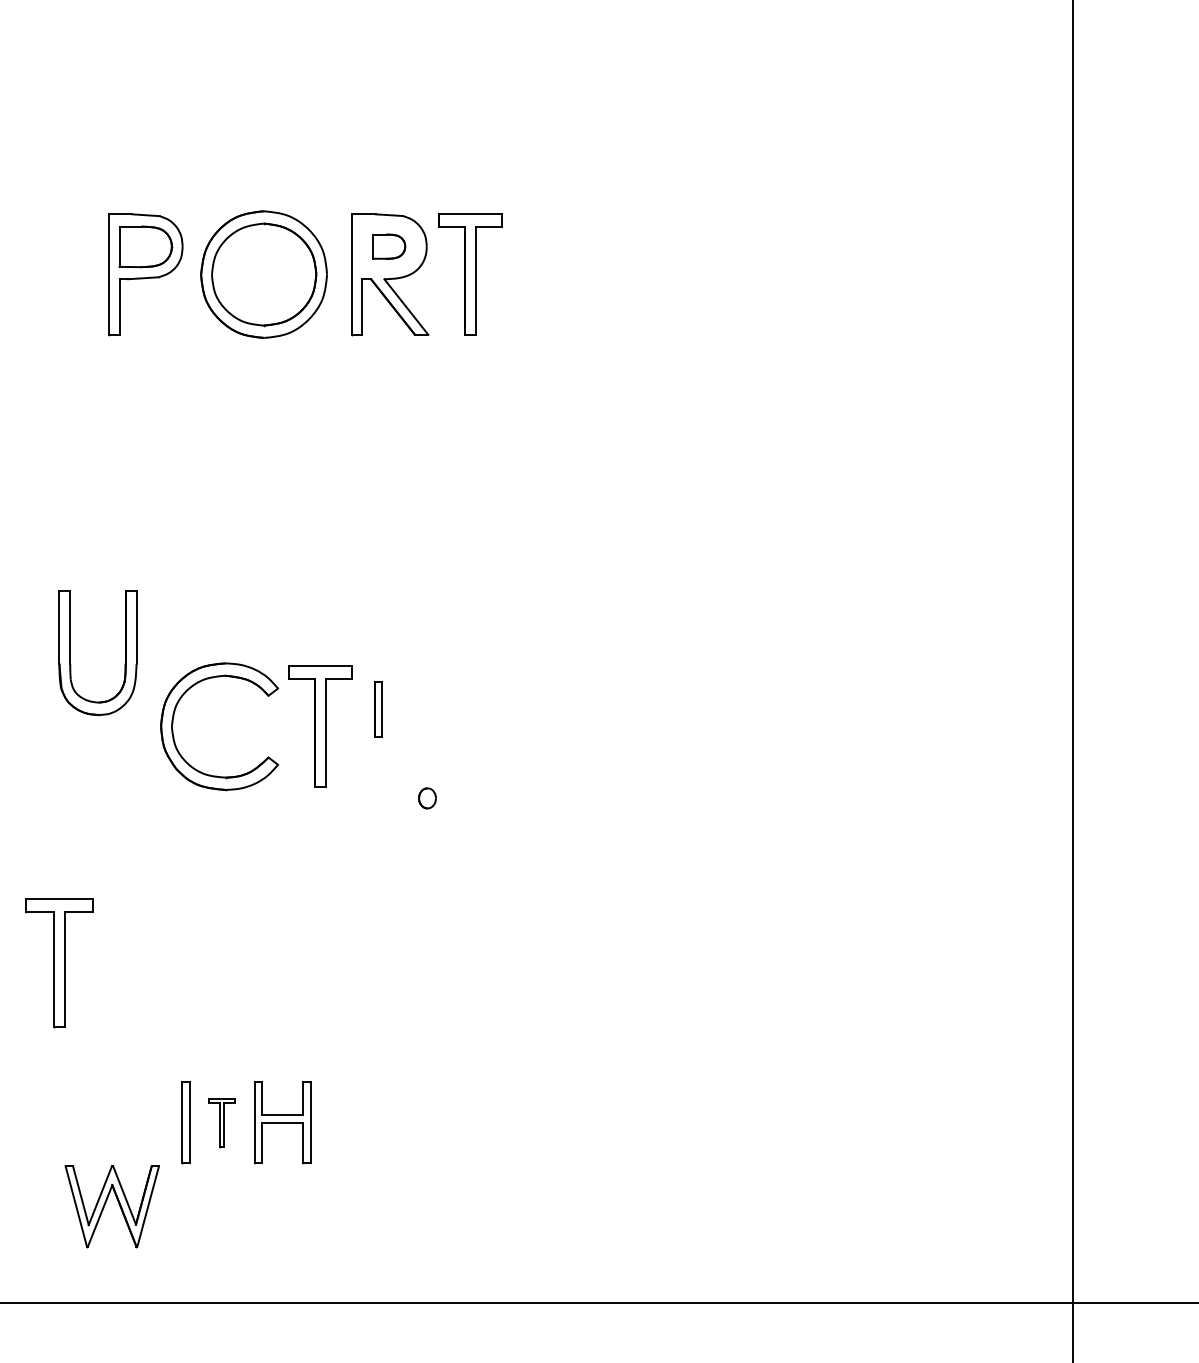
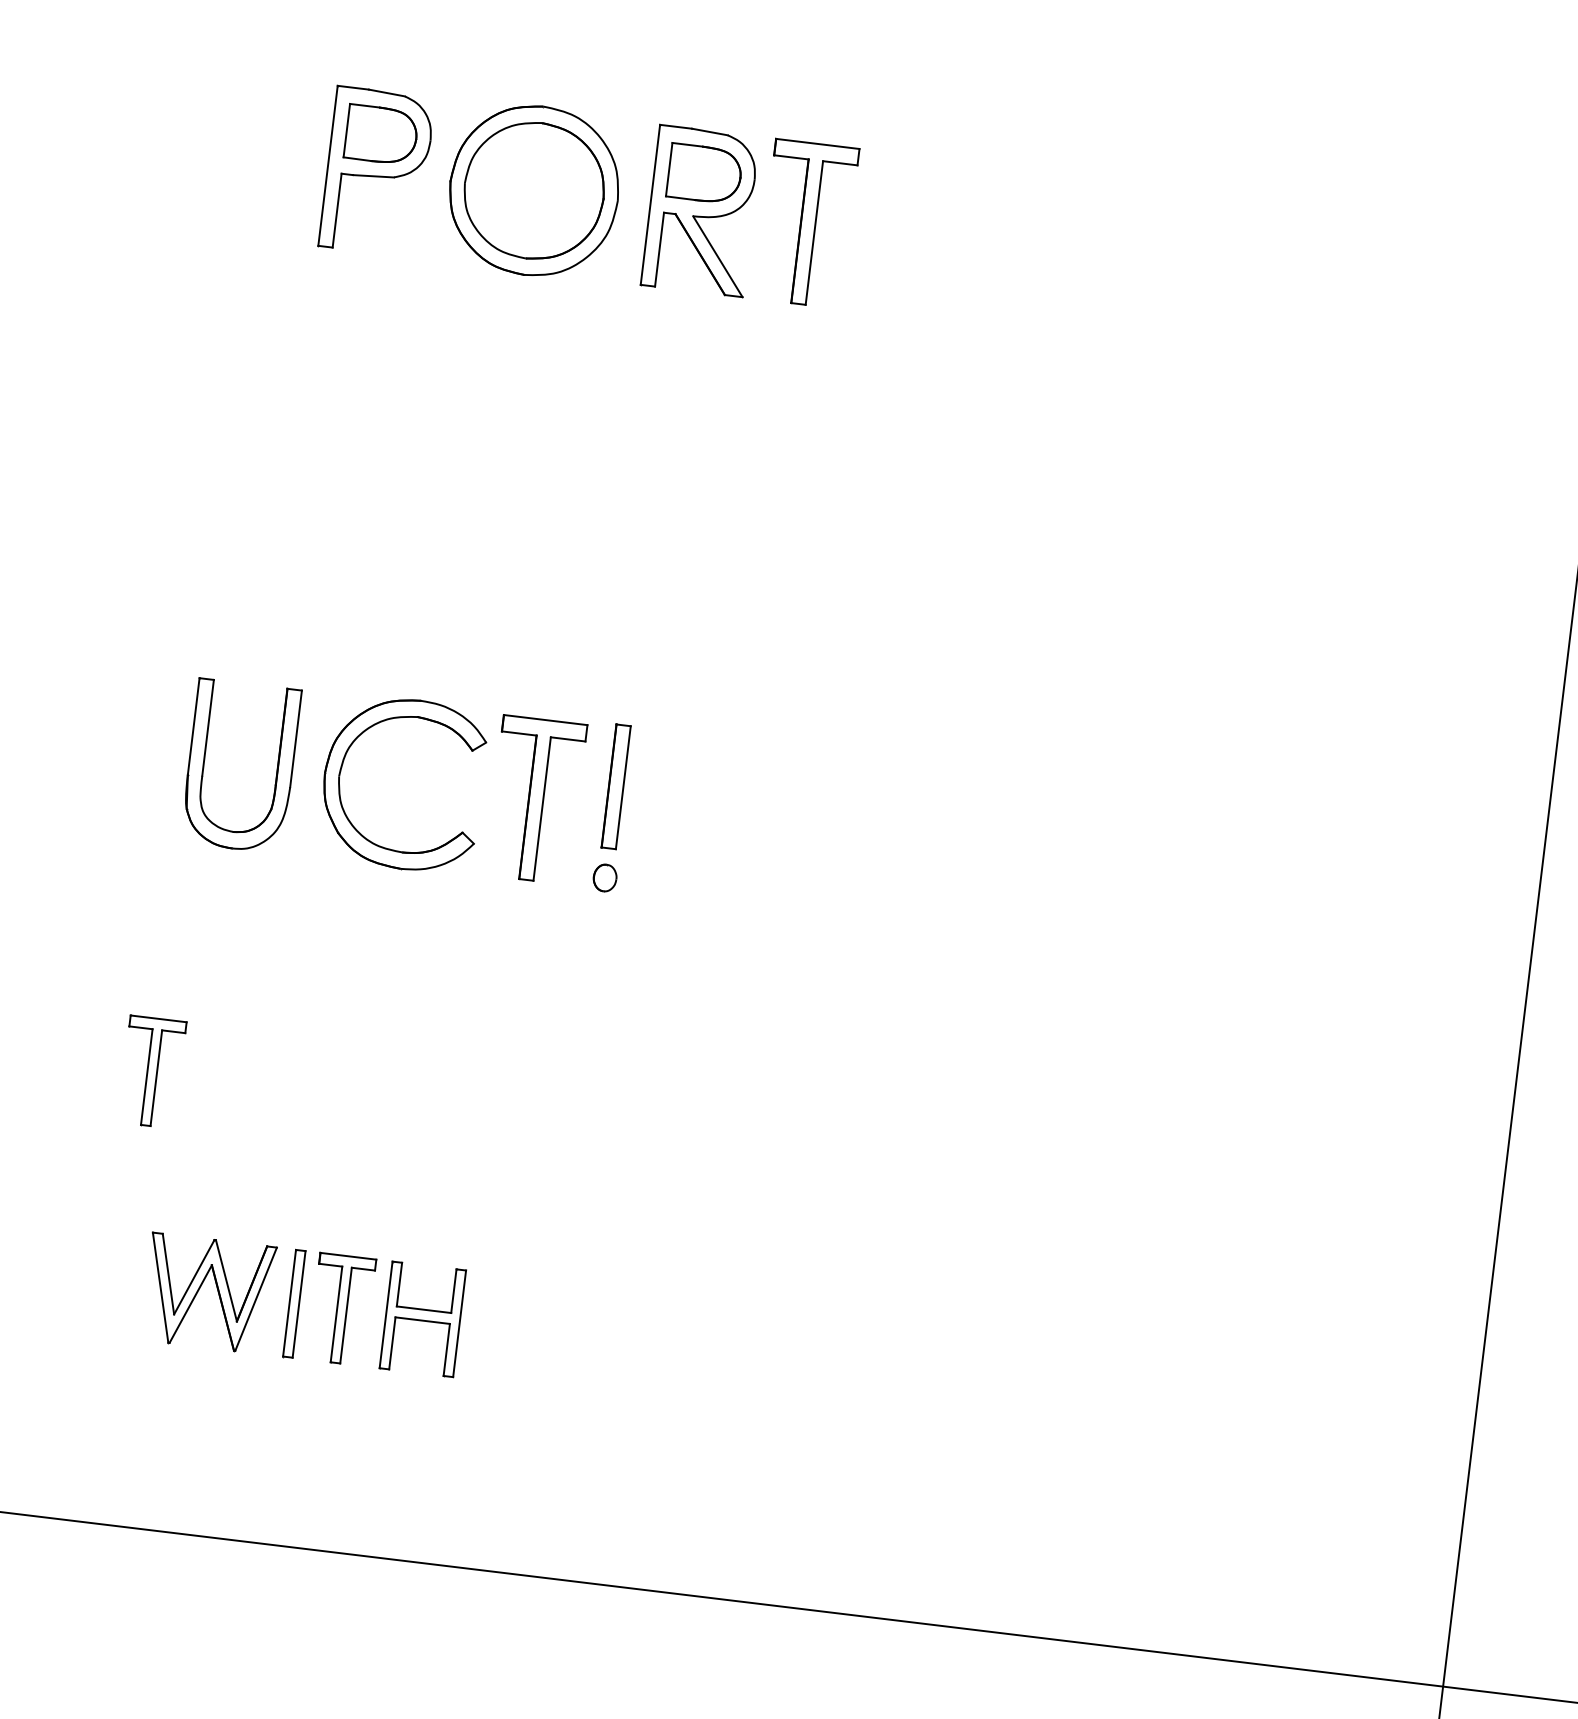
part: (388, 246) -> (703, 173), size x1.67
part: (70, 653) -> (204, 762), moved
part: (378, 709) -> (616, 786), size x1.67
part: (427, 798) -> (605, 878), moved
part: (59, 963) -> (151, 1072), size x0.62
part: (221, 1122) -> (341, 1309), size x1.67
part: (111, 1206) -> (207, 1293), moved

